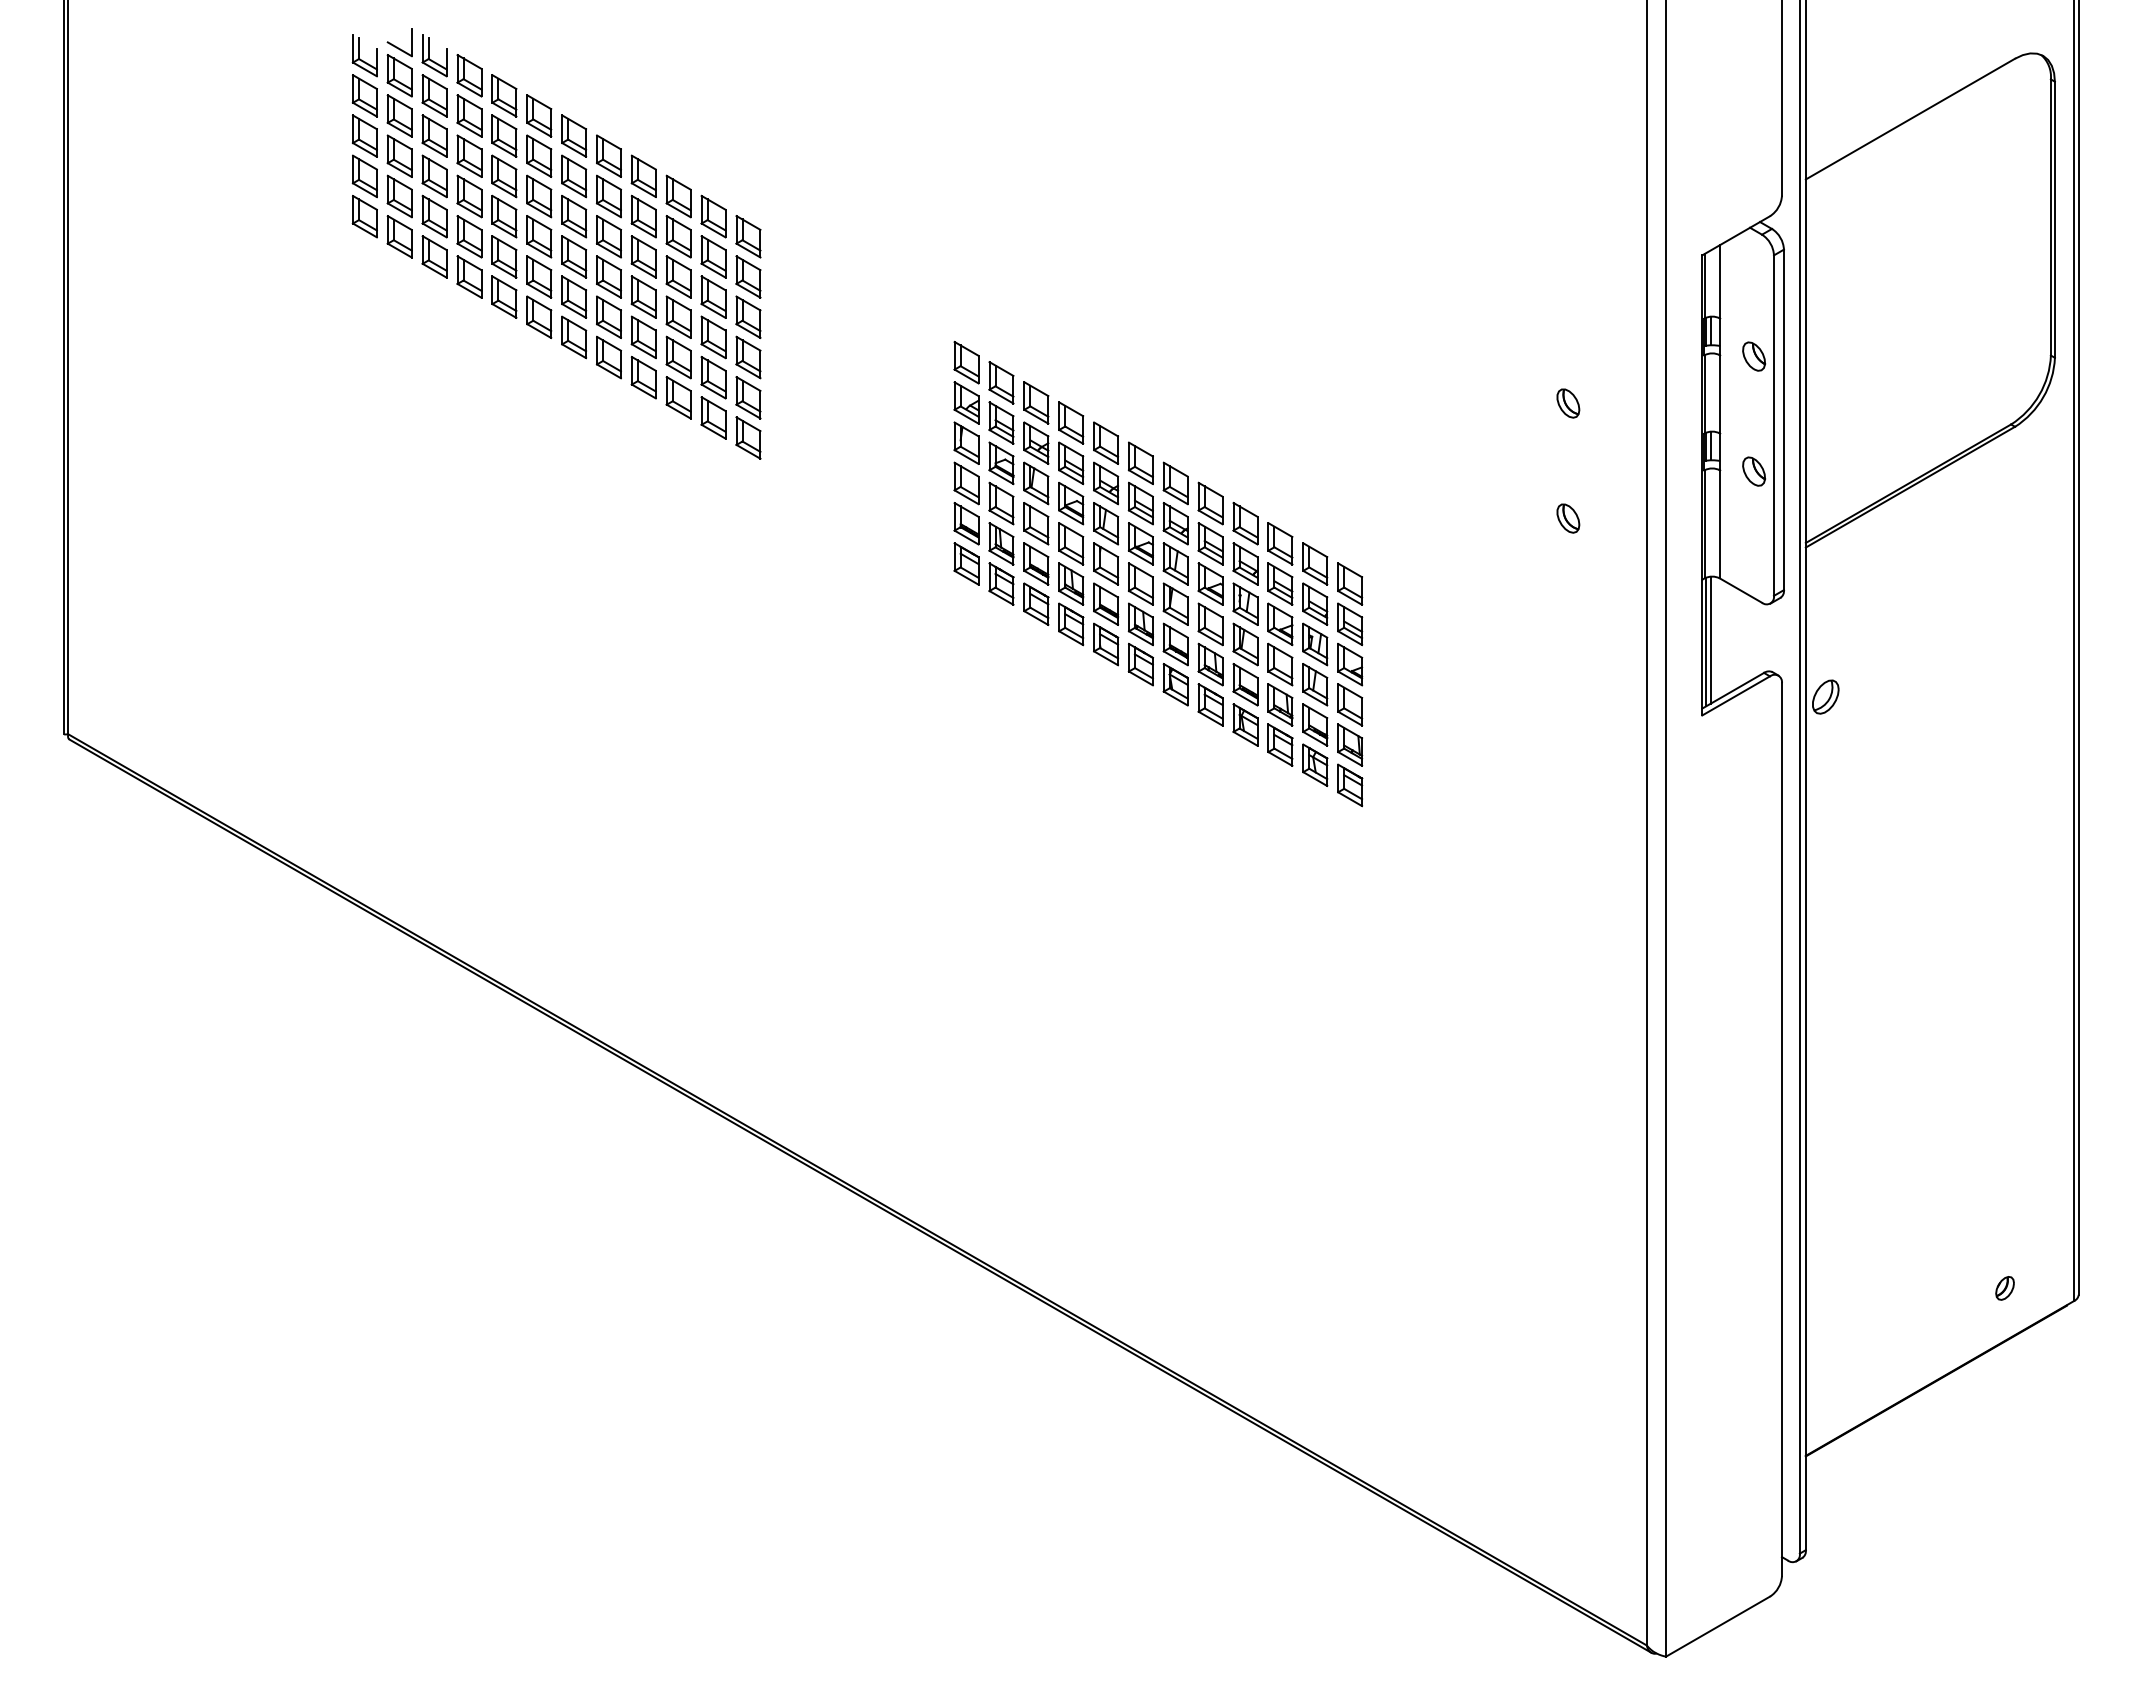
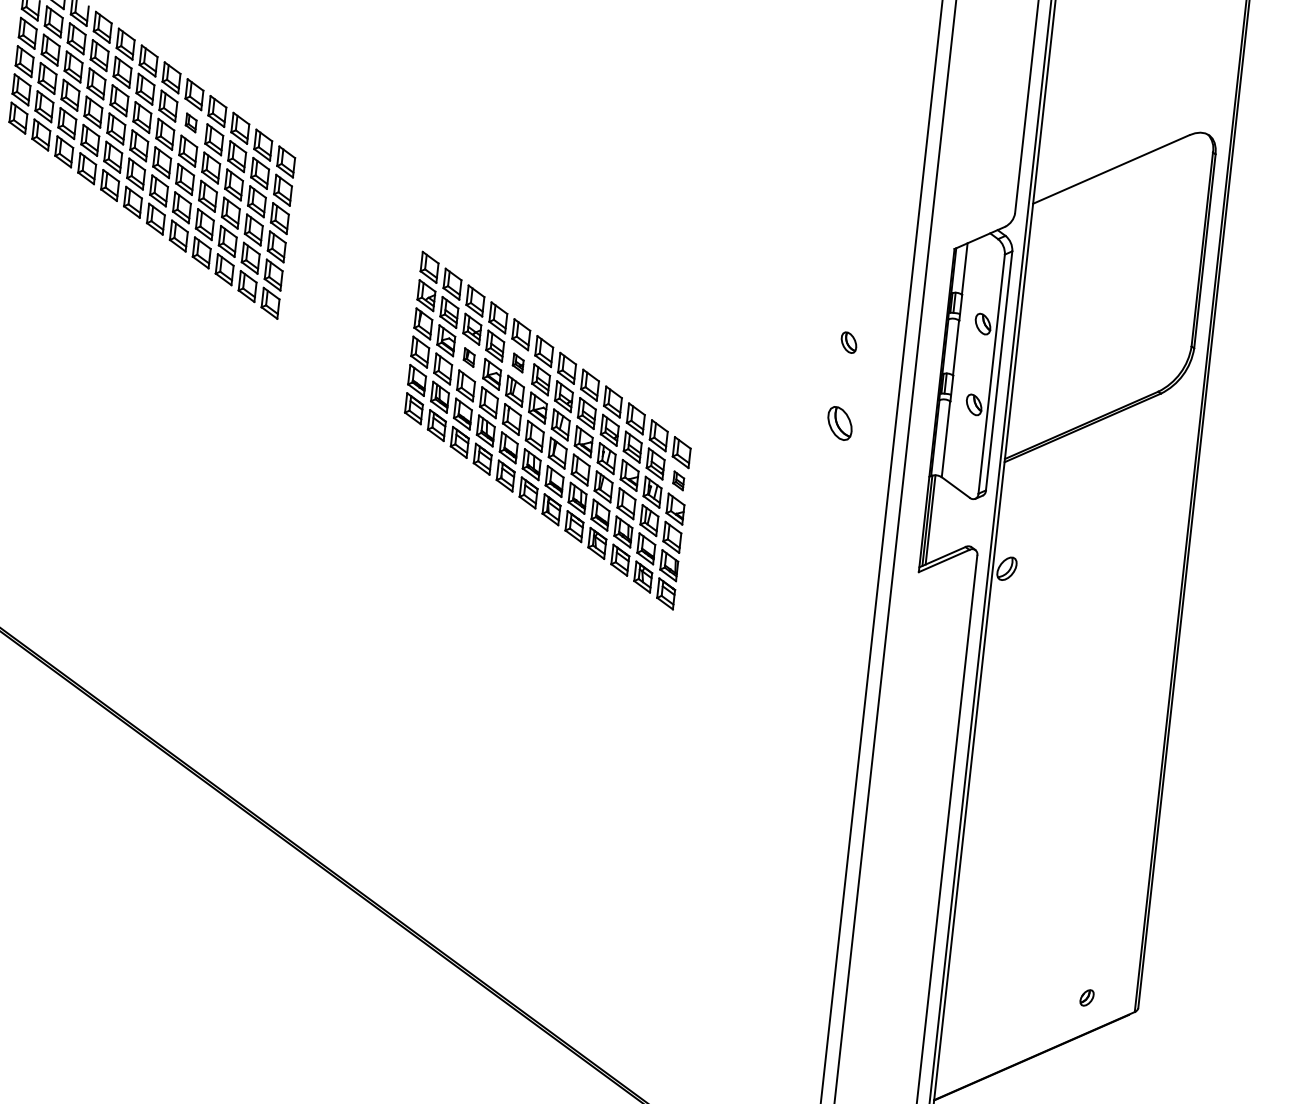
part: (608, 196) -> (191, 122), size x0.6
part: (1036, 483) -> (469, 357), size x0.6
part: (1106, 483) -> (518, 363), size x0.6
part: (1568, 518) -> (840, 423), size x1.6
part: (1350, 624) -> (678, 480), size x0.6

